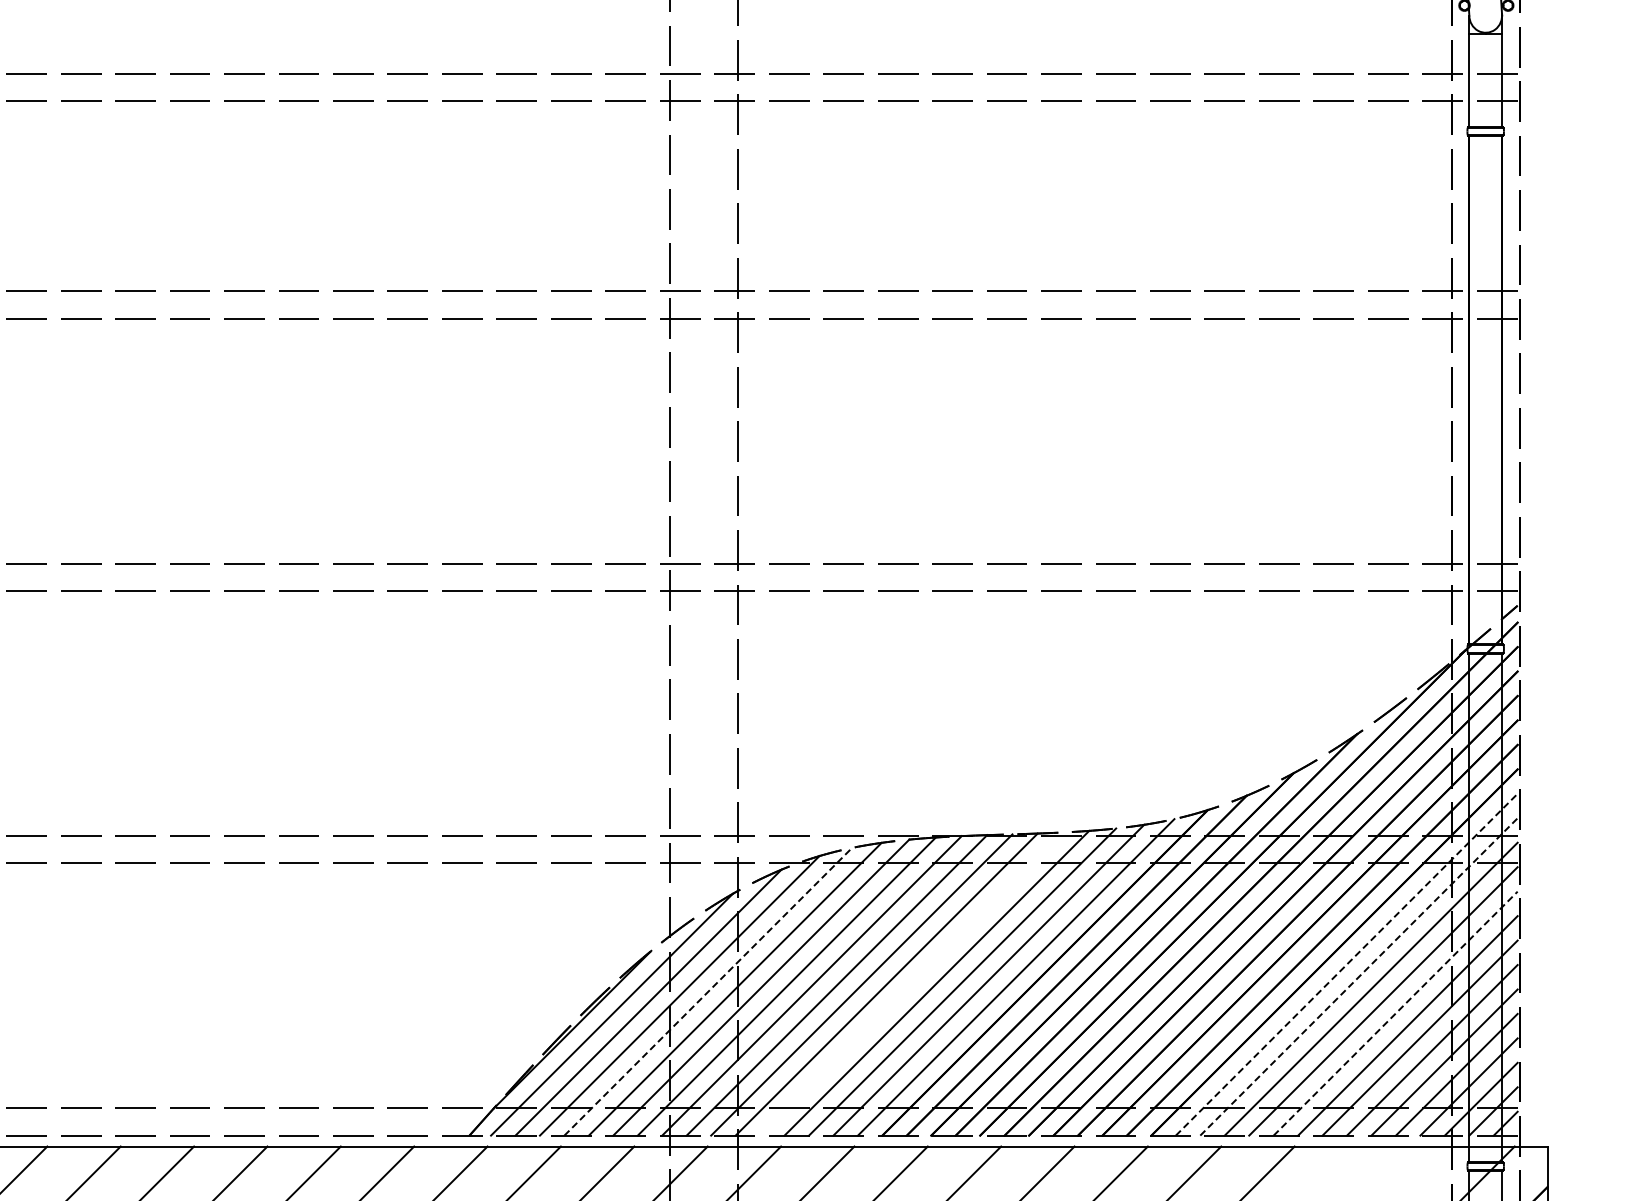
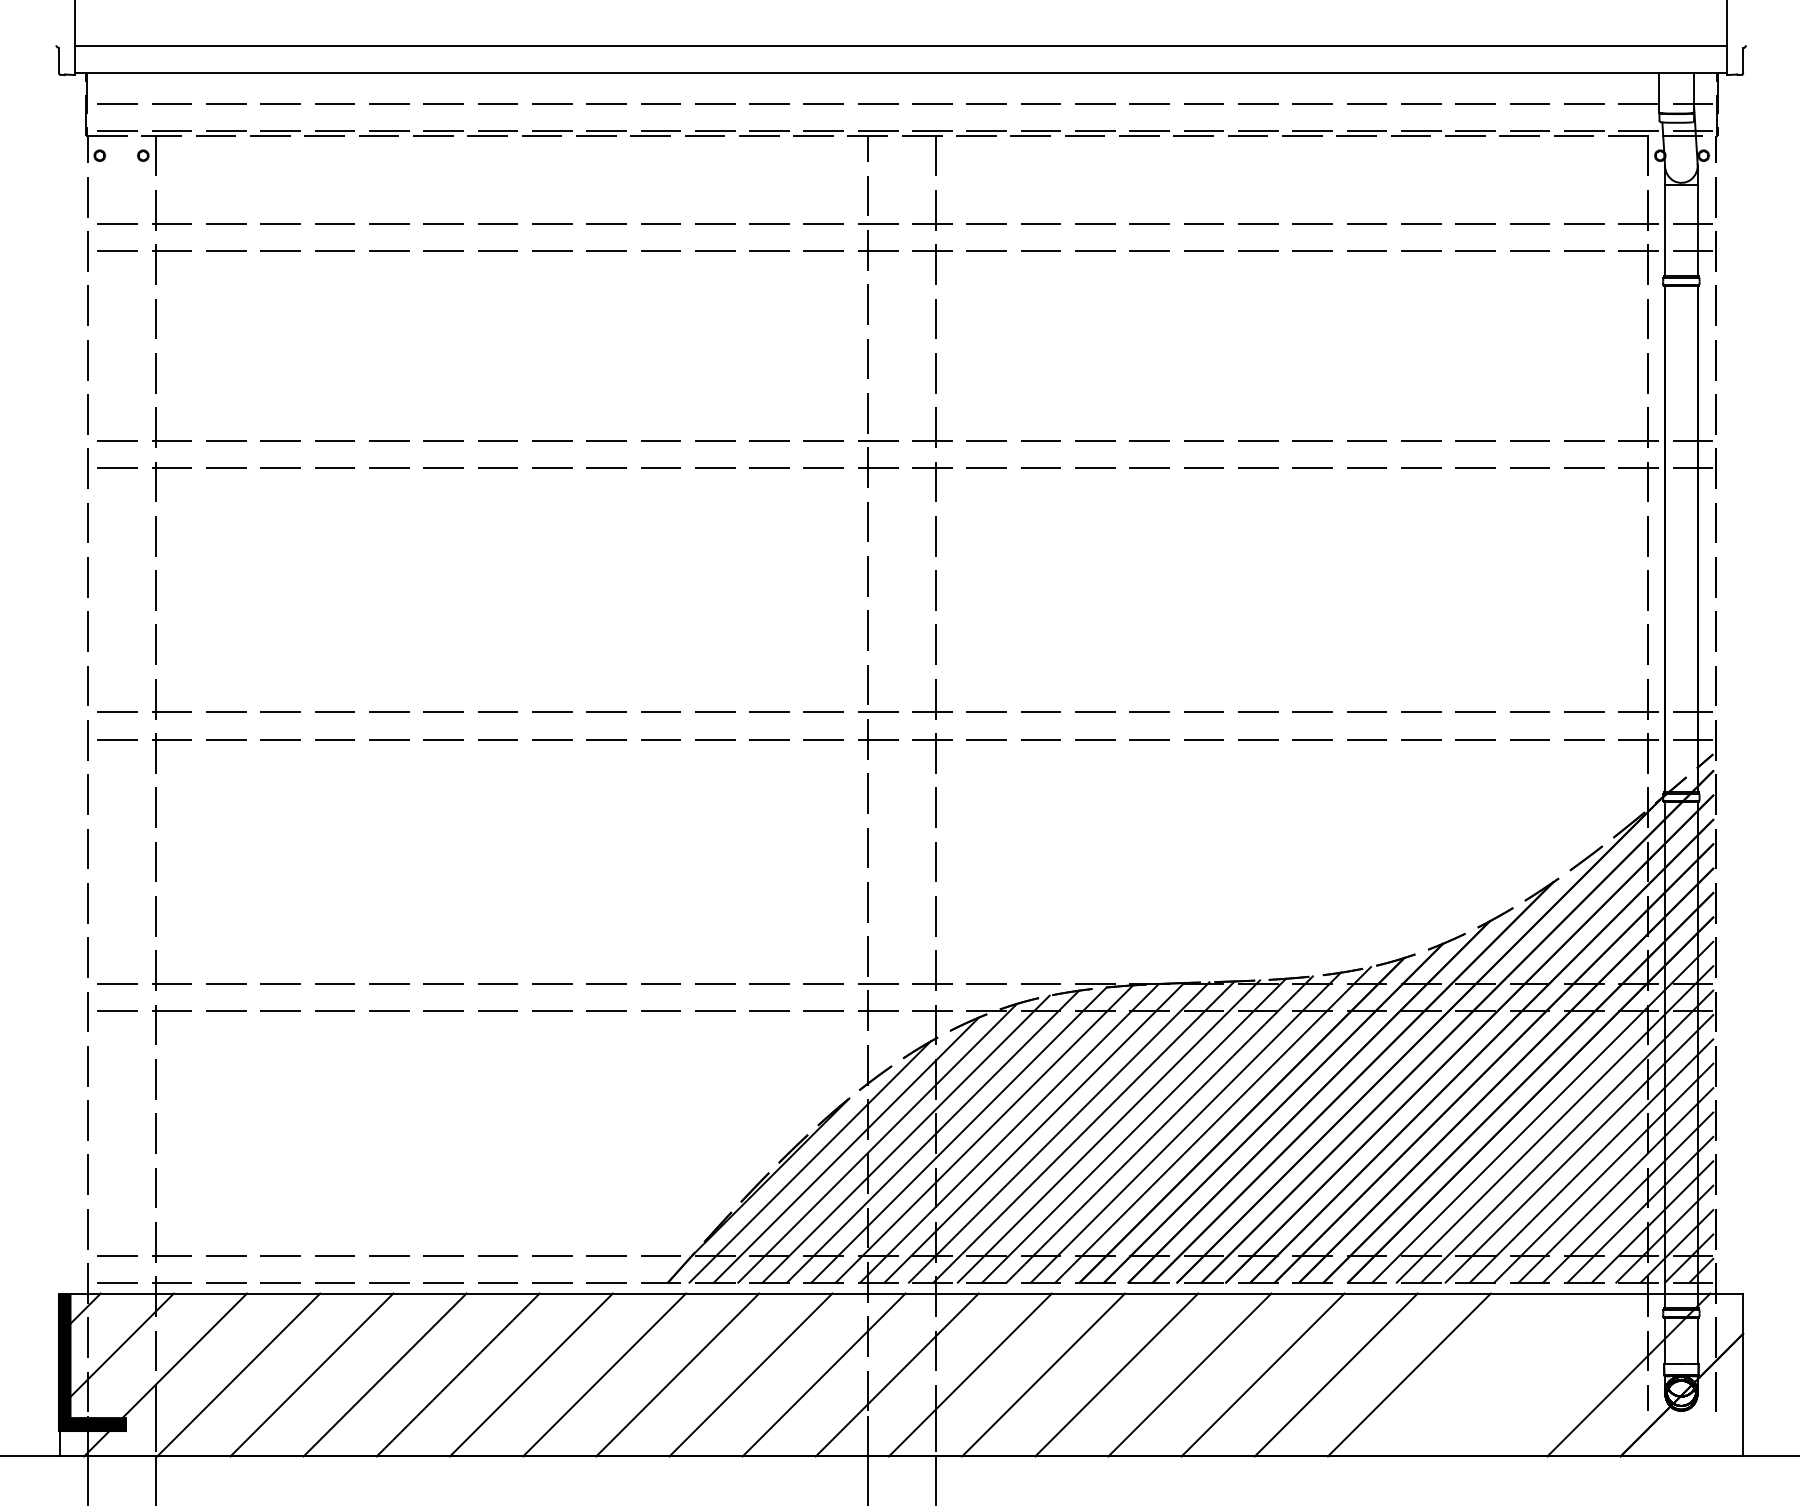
line: (1347, 963) -> (1543, 1111), dashed -> solid
line: (1359, 977) -> (1555, 1124), dashed -> solid
line: (911, 984) -> (1108, 1131), added
line: (708, 992) -> (906, 1139), dashed -> solid
line: (1395, 1013) -> (1591, 1160), dashed -> solid

